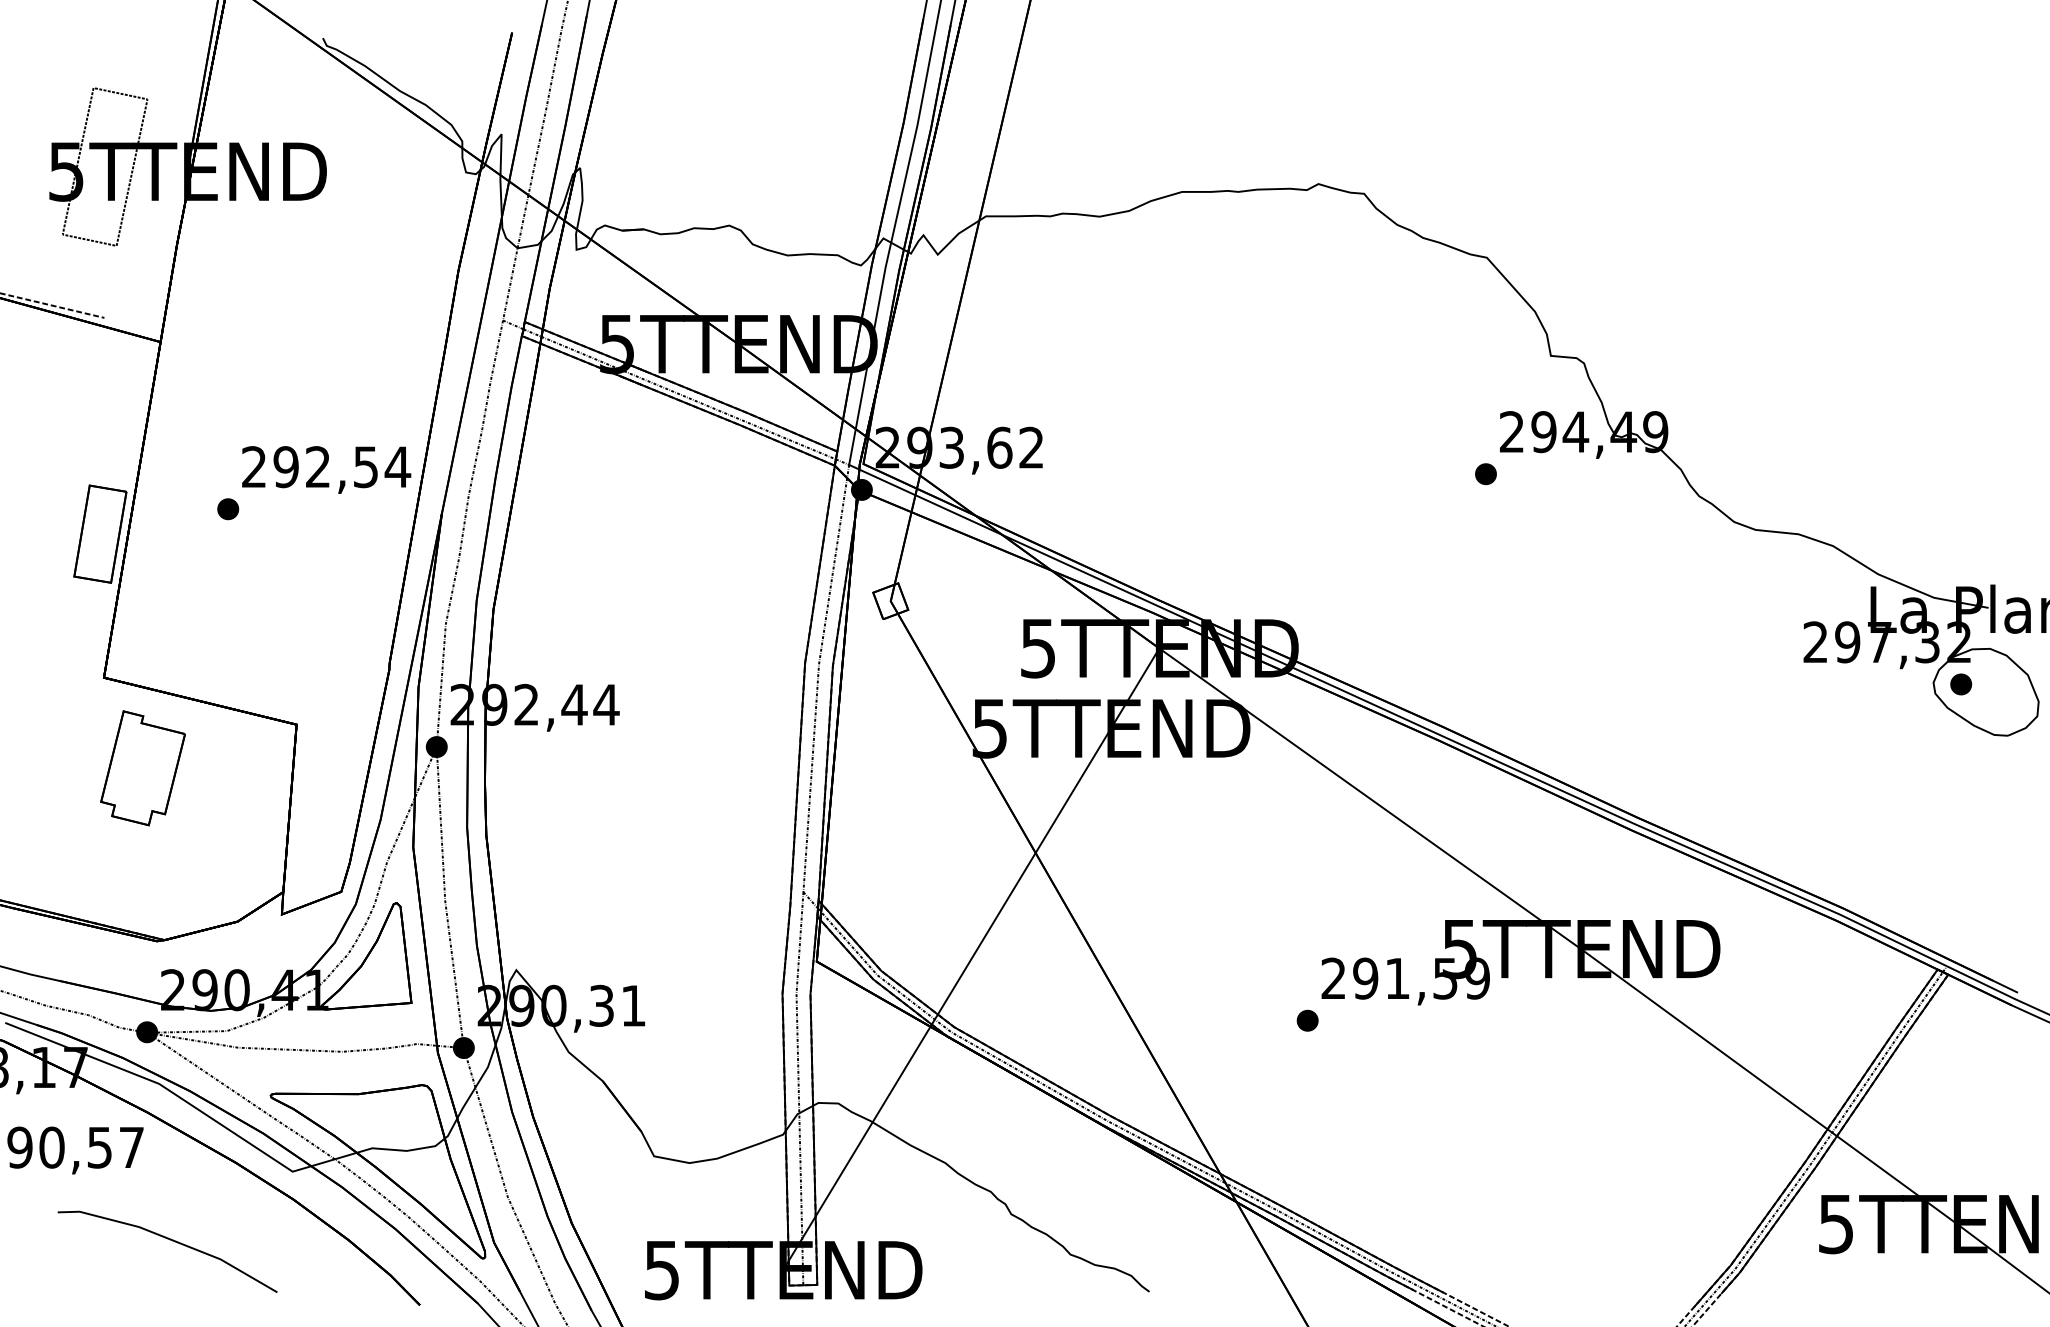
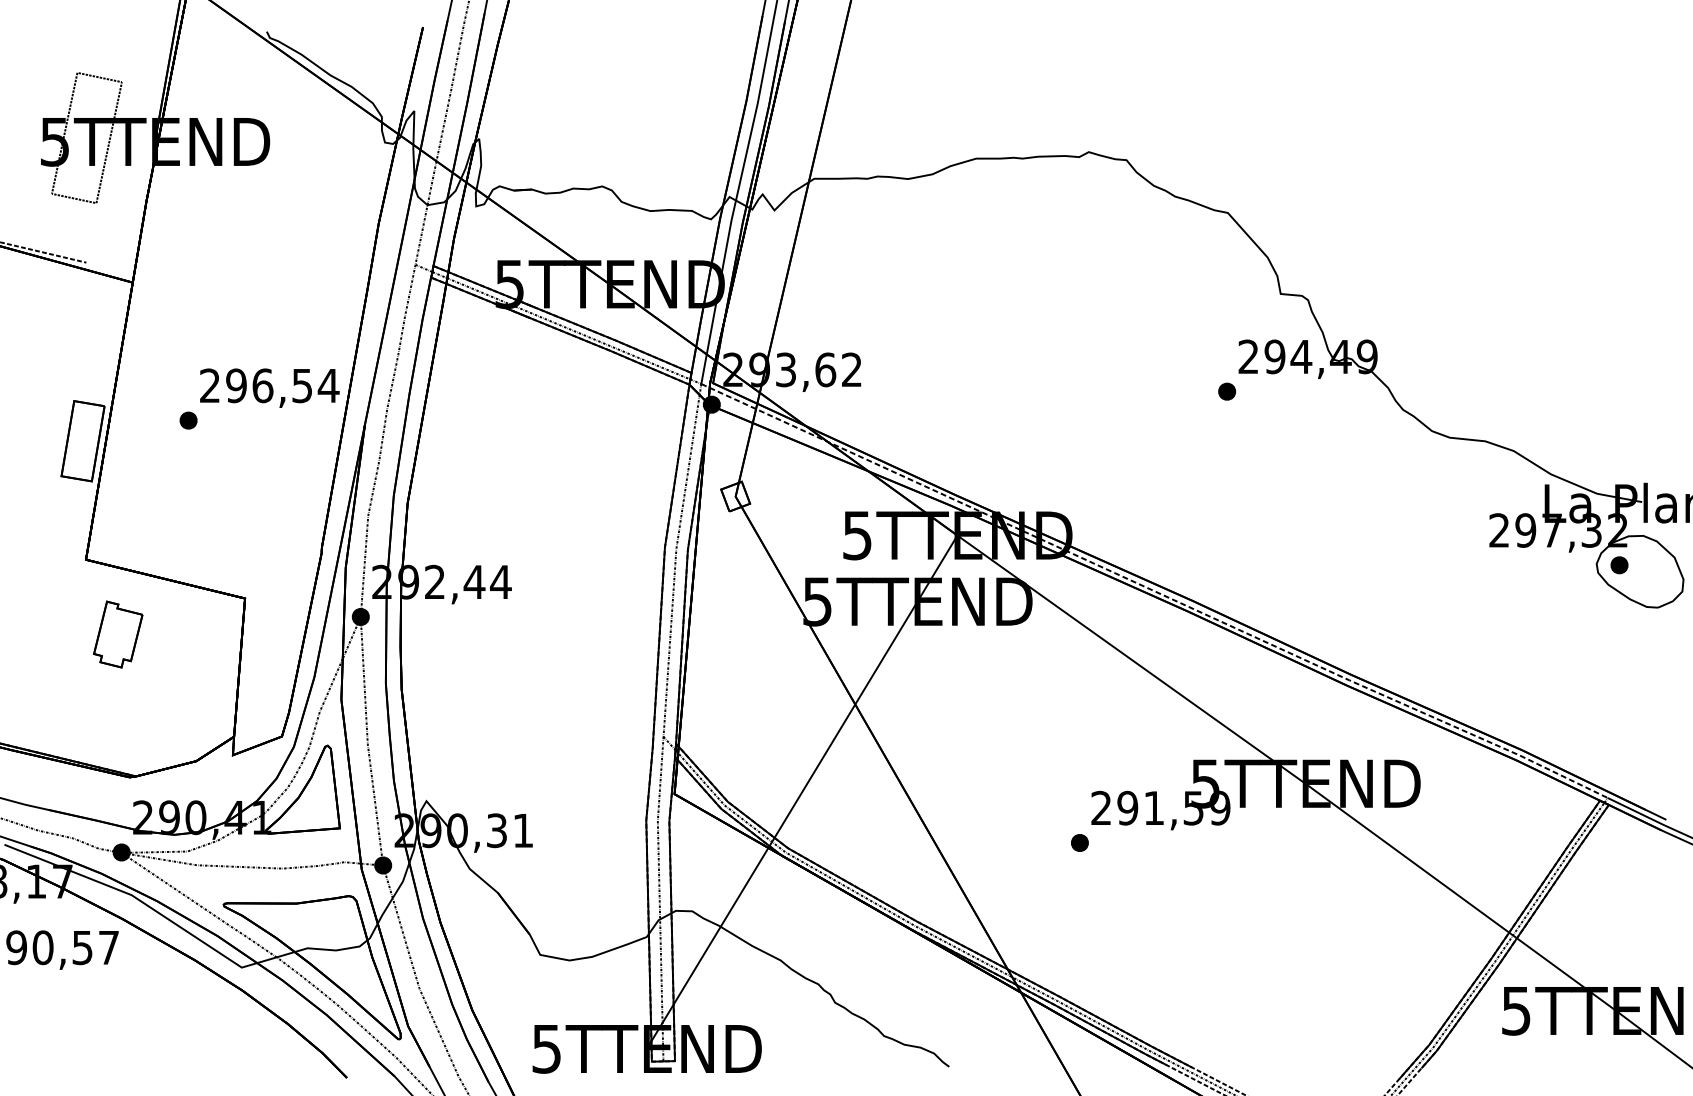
text: (318, 467) -> (263, 386), 292,54 -> 296,54
line: (1399, 716) -> (1155, 591), solid -> dashed
part: (142, 768) -> (117, 634), size x0.7
part: (169, 1240) -> (140, 1024), removed

